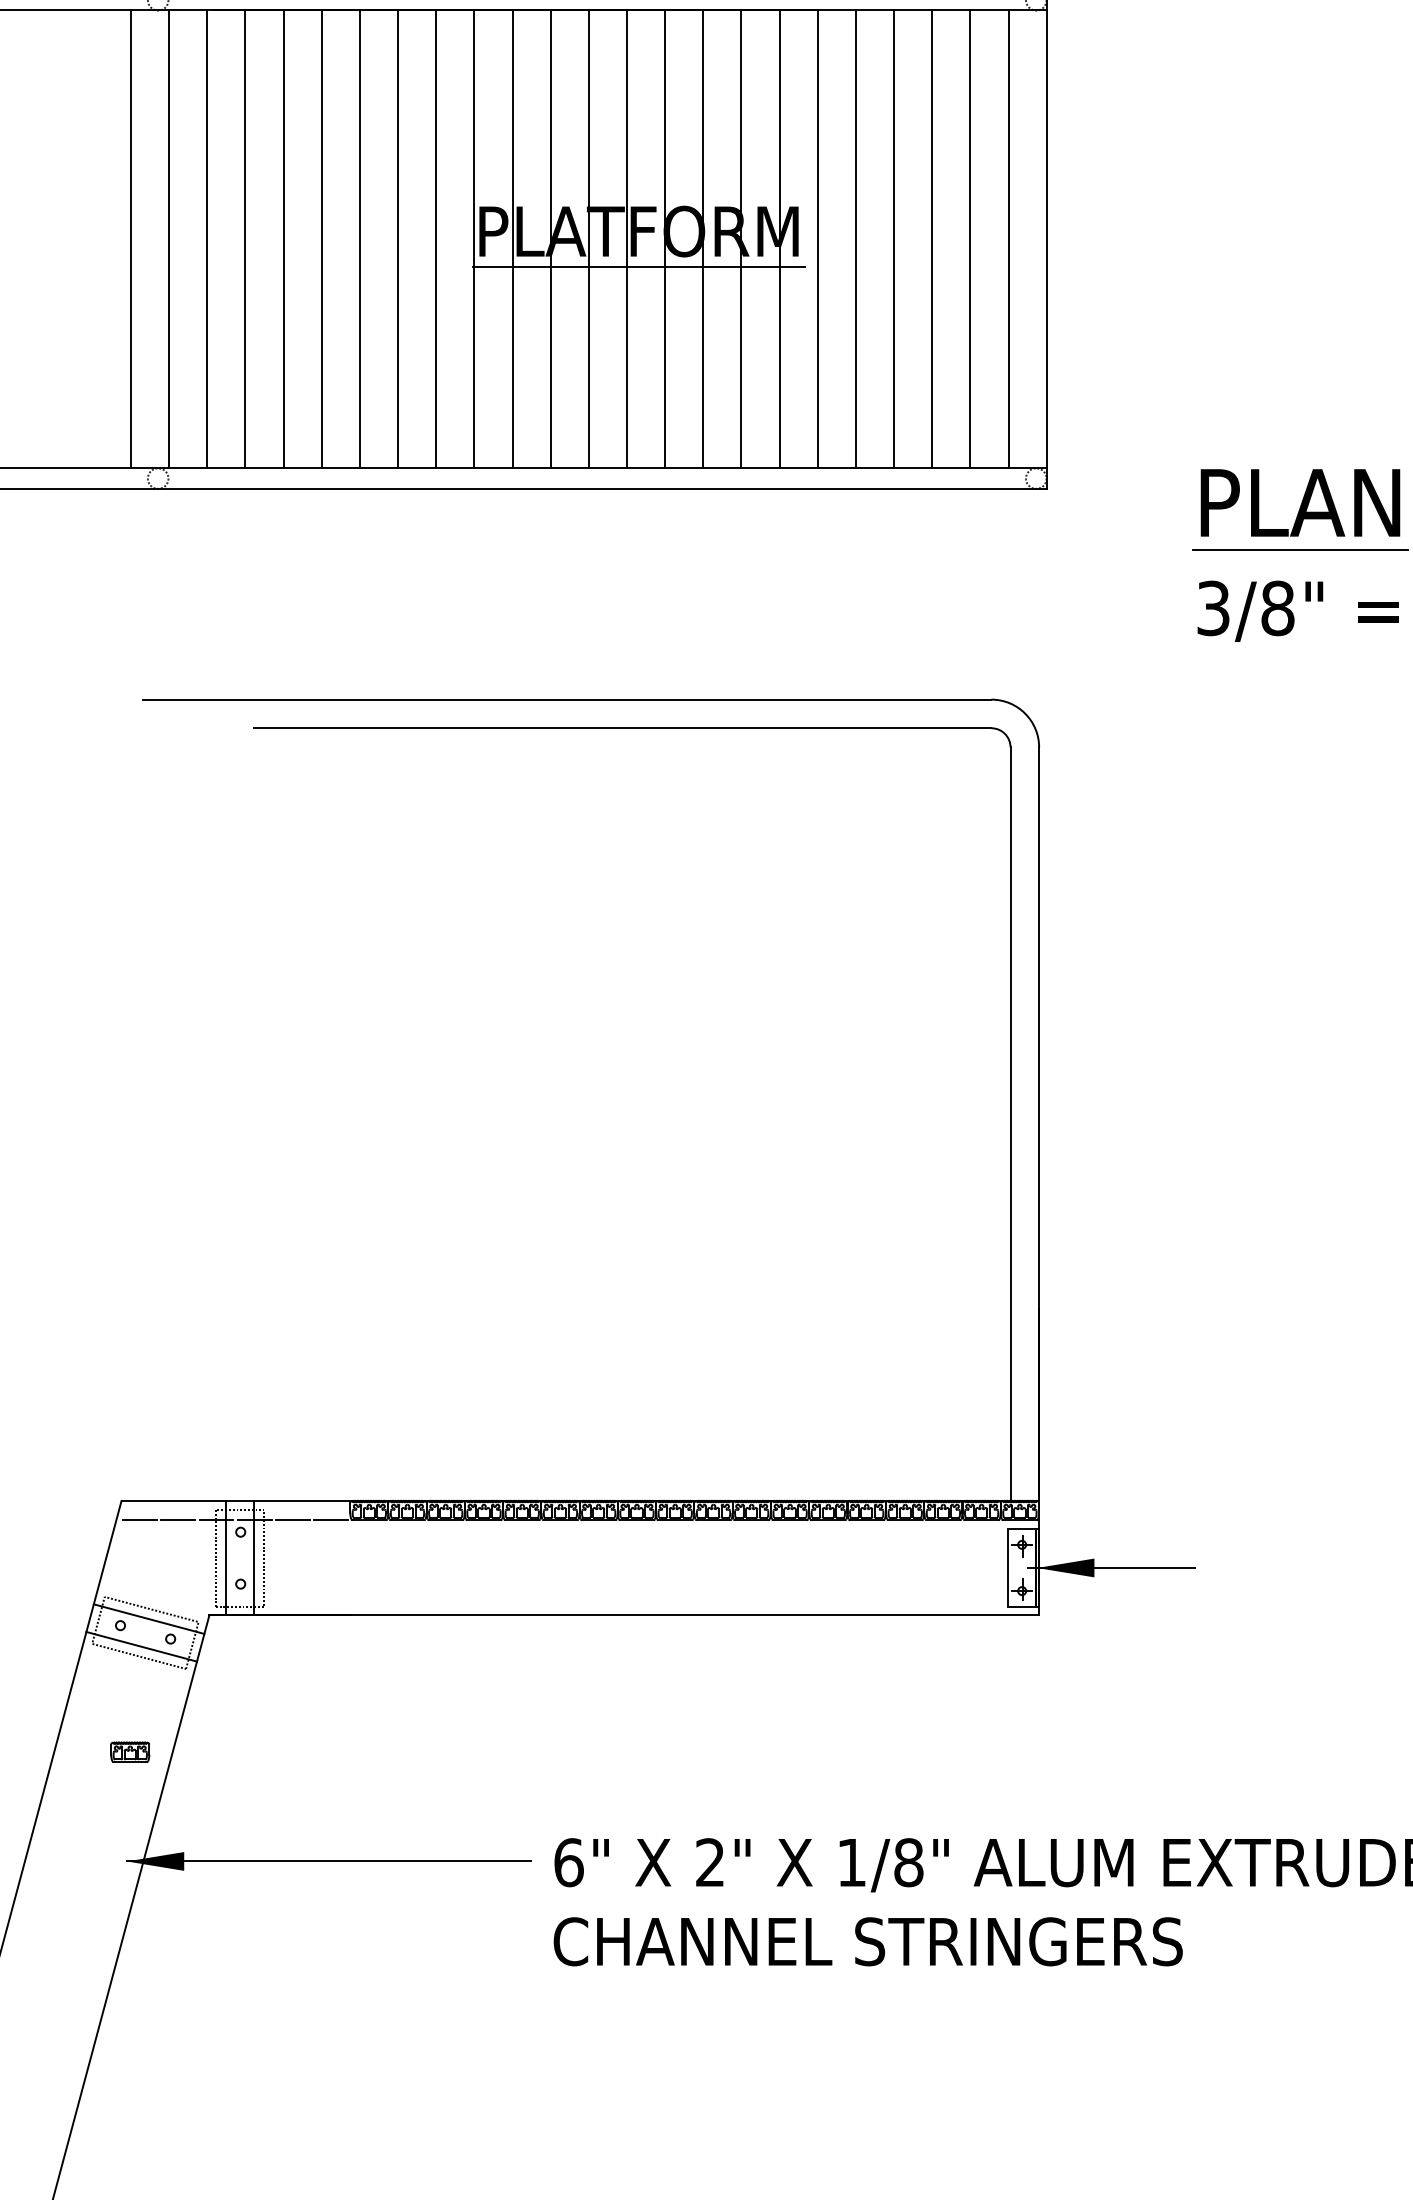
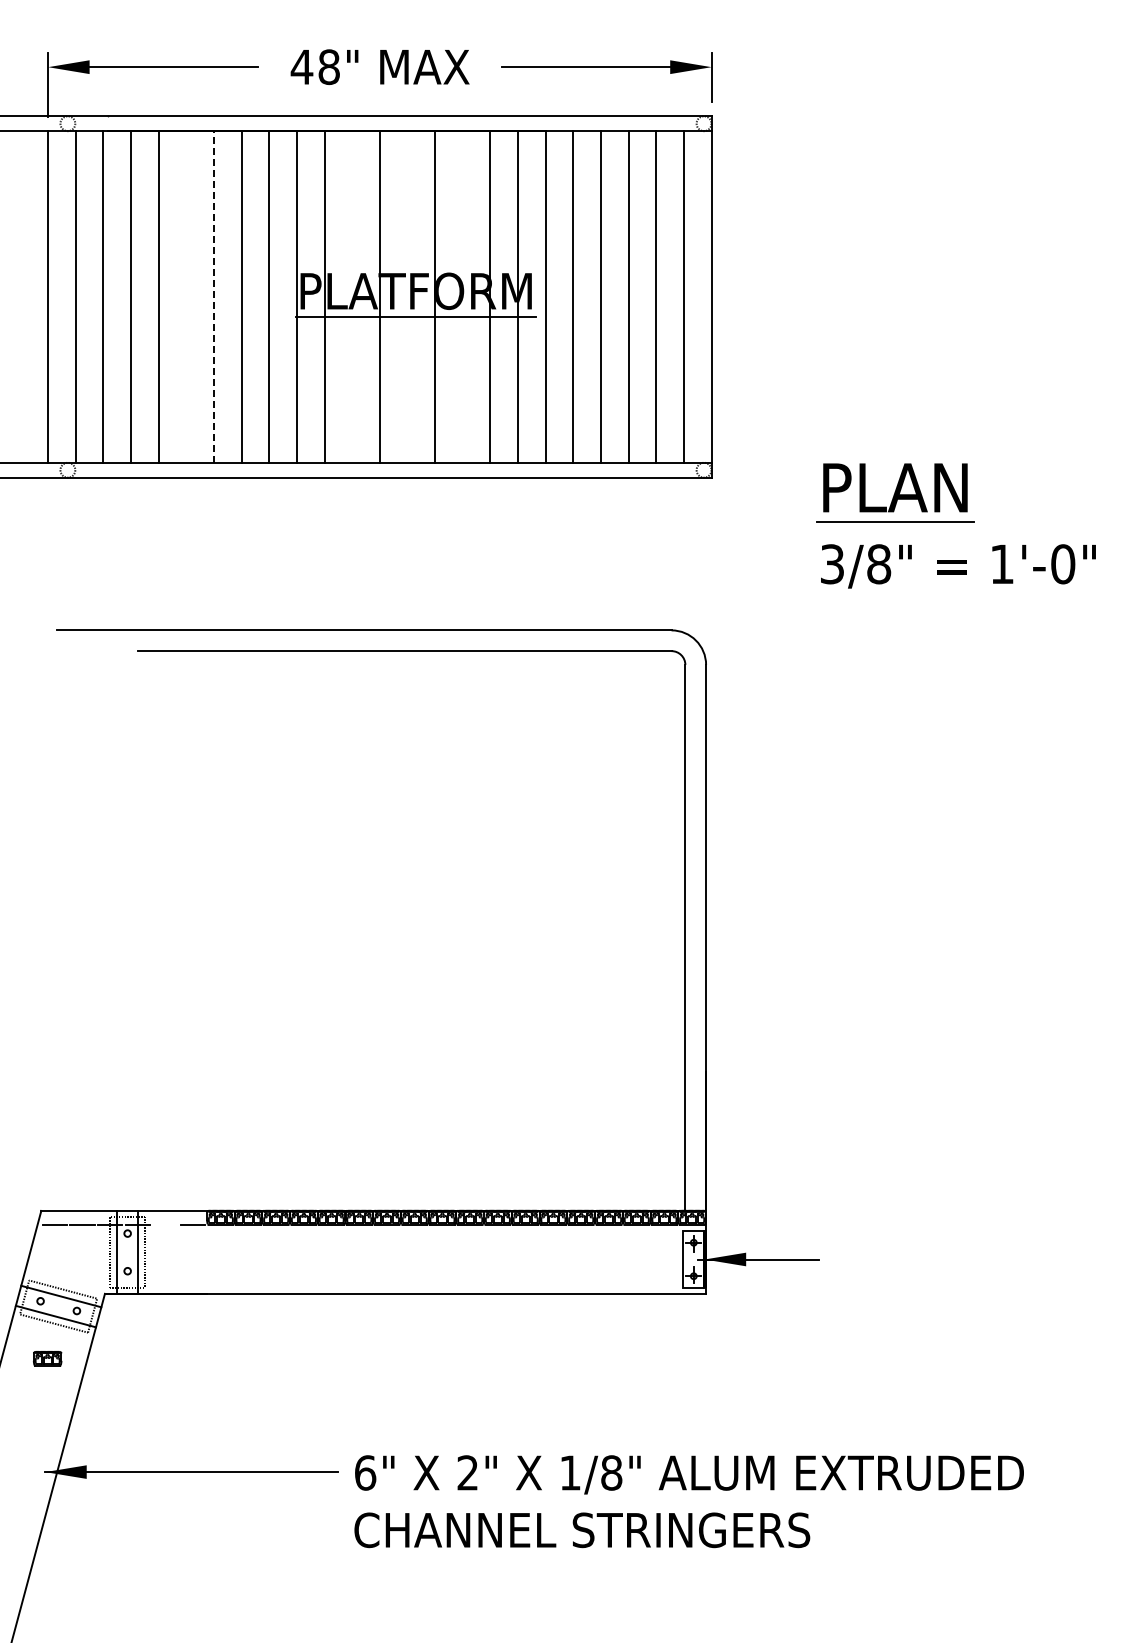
line: (321, 238) -> (186, 296), removed
line: (360, 238) -> (214, 296), solid -> dashed
line: (551, 238) -> (352, 296), removed
line: (626, 238) -> (407, 296), removed
line: (702, 238) -> (462, 296), removed
line: (292, 1519) -> (165, 1224), removed
part: (130, 1751) -> (47, 1358), moved

